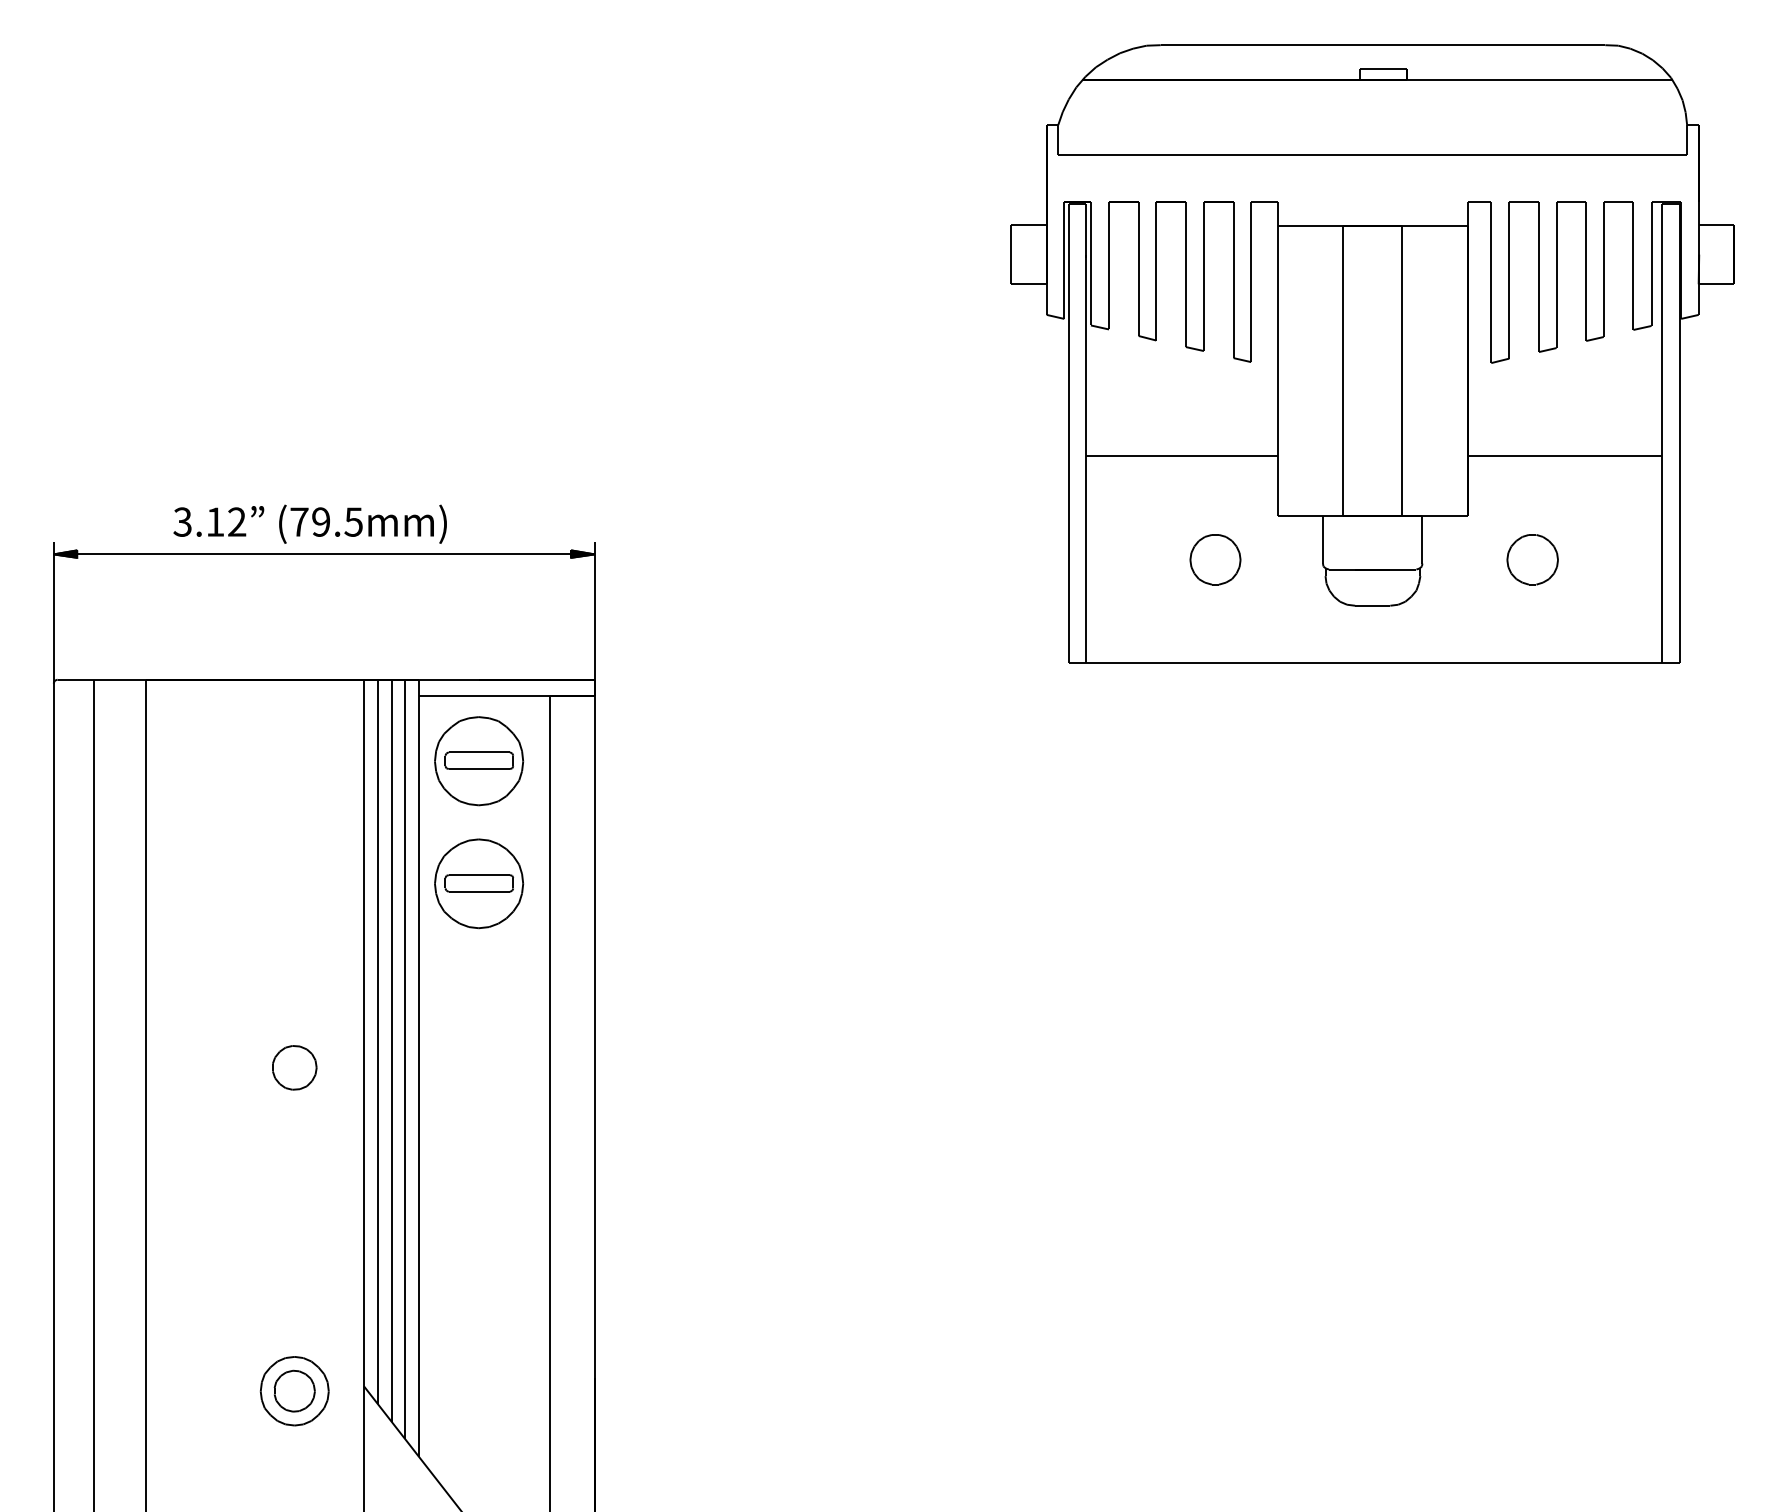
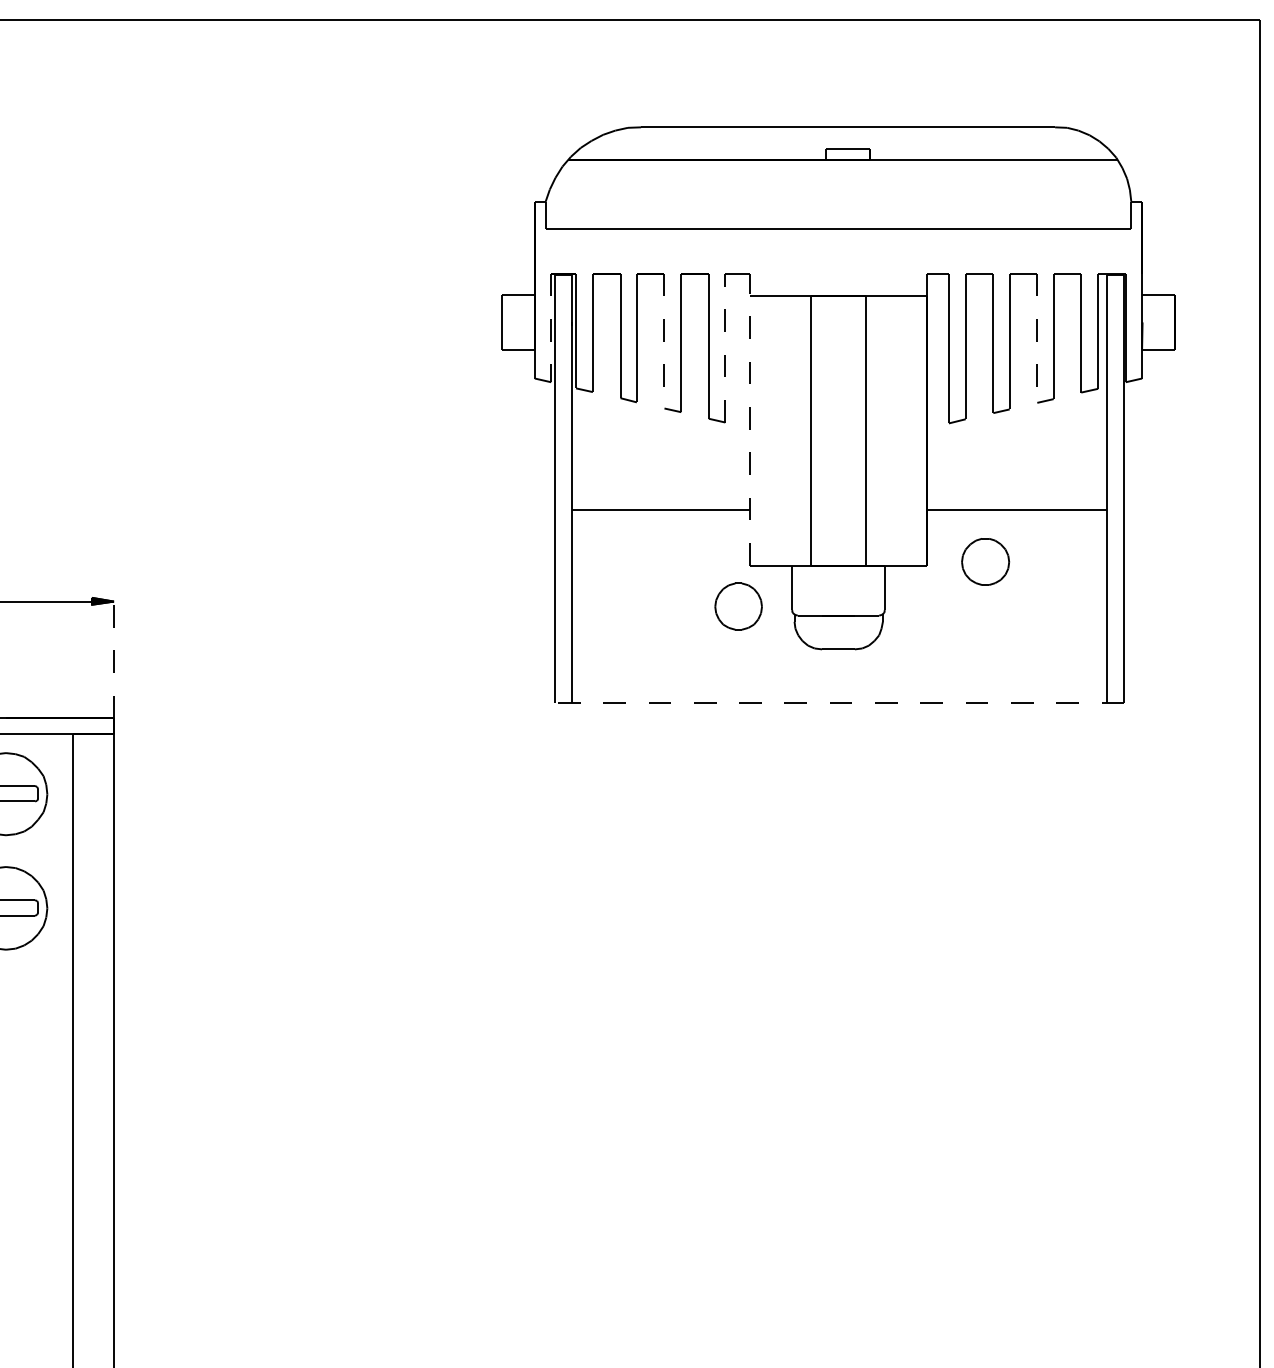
line: (1064, 261) -> (551, 328), solid -> dashed
line: (1586, 272) -> (1037, 339), solid -> dashed
line: (1185, 275) -> (664, 341), solid -> dashed
line: (1251, 282) -> (725, 348), solid -> dashed
line: (1277, 359) -> (749, 420), solid -> dashed
part: (1215, 559) -> (738, 606), moved
part: (1532, 559) -> (985, 561), moved
line: (594, 610) -> (113, 653), solid -> dashed
line: (1373, 663) -> (839, 703), solid -> dashed

